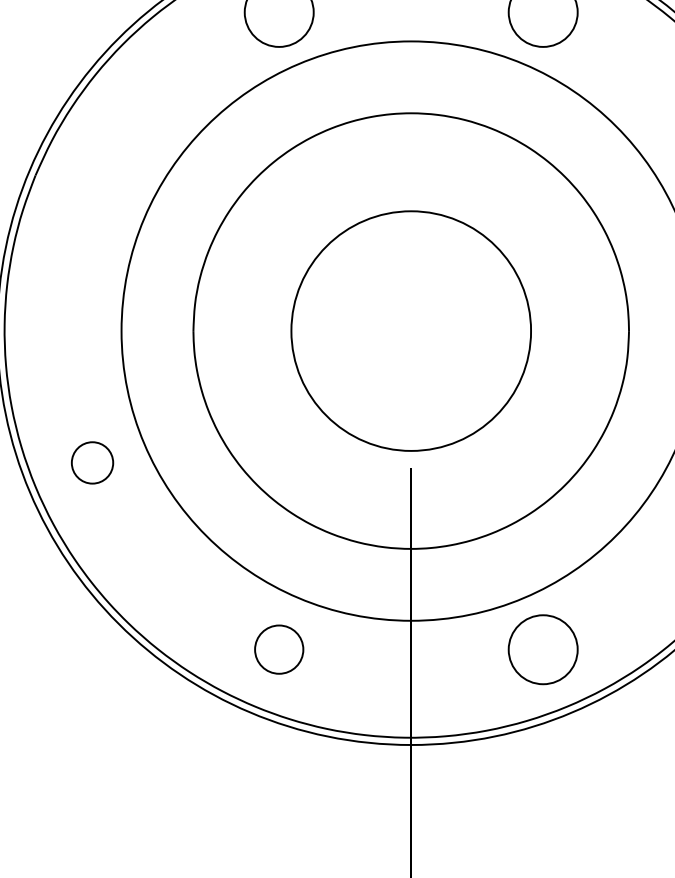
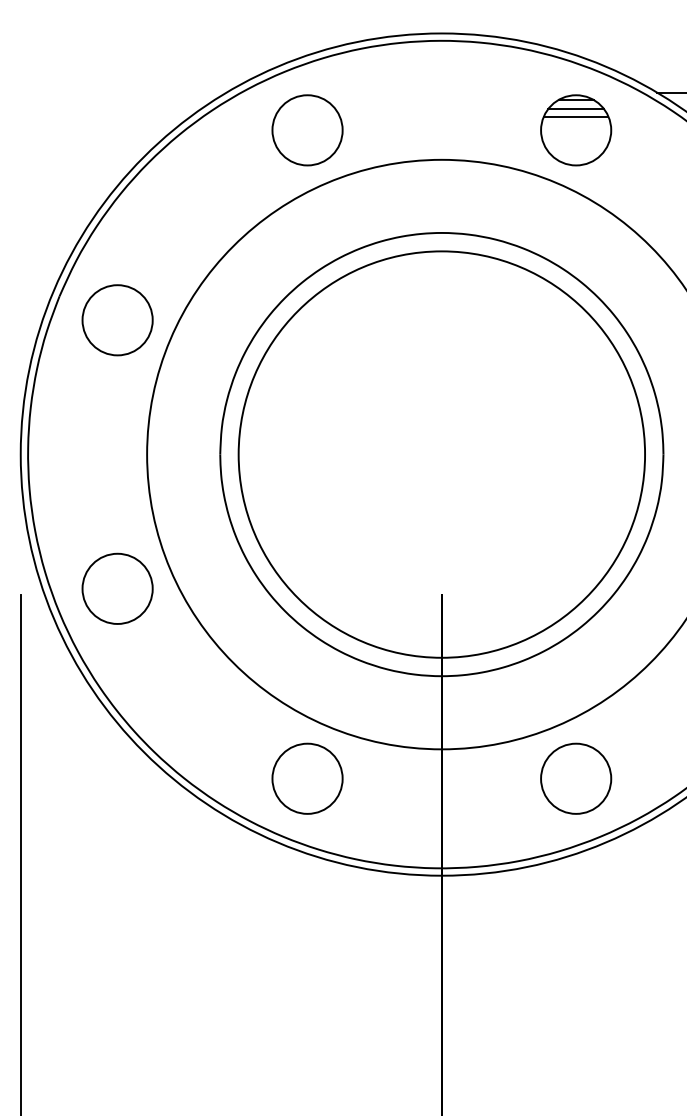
circle: (92, 199) -> (117, 320), added
circle: (410, 331) -> (441, 454), size x1.67
circle: (92, 462) -> (117, 588), size x1.67
circle: (279, 649) -> (307, 778), size x1.43

